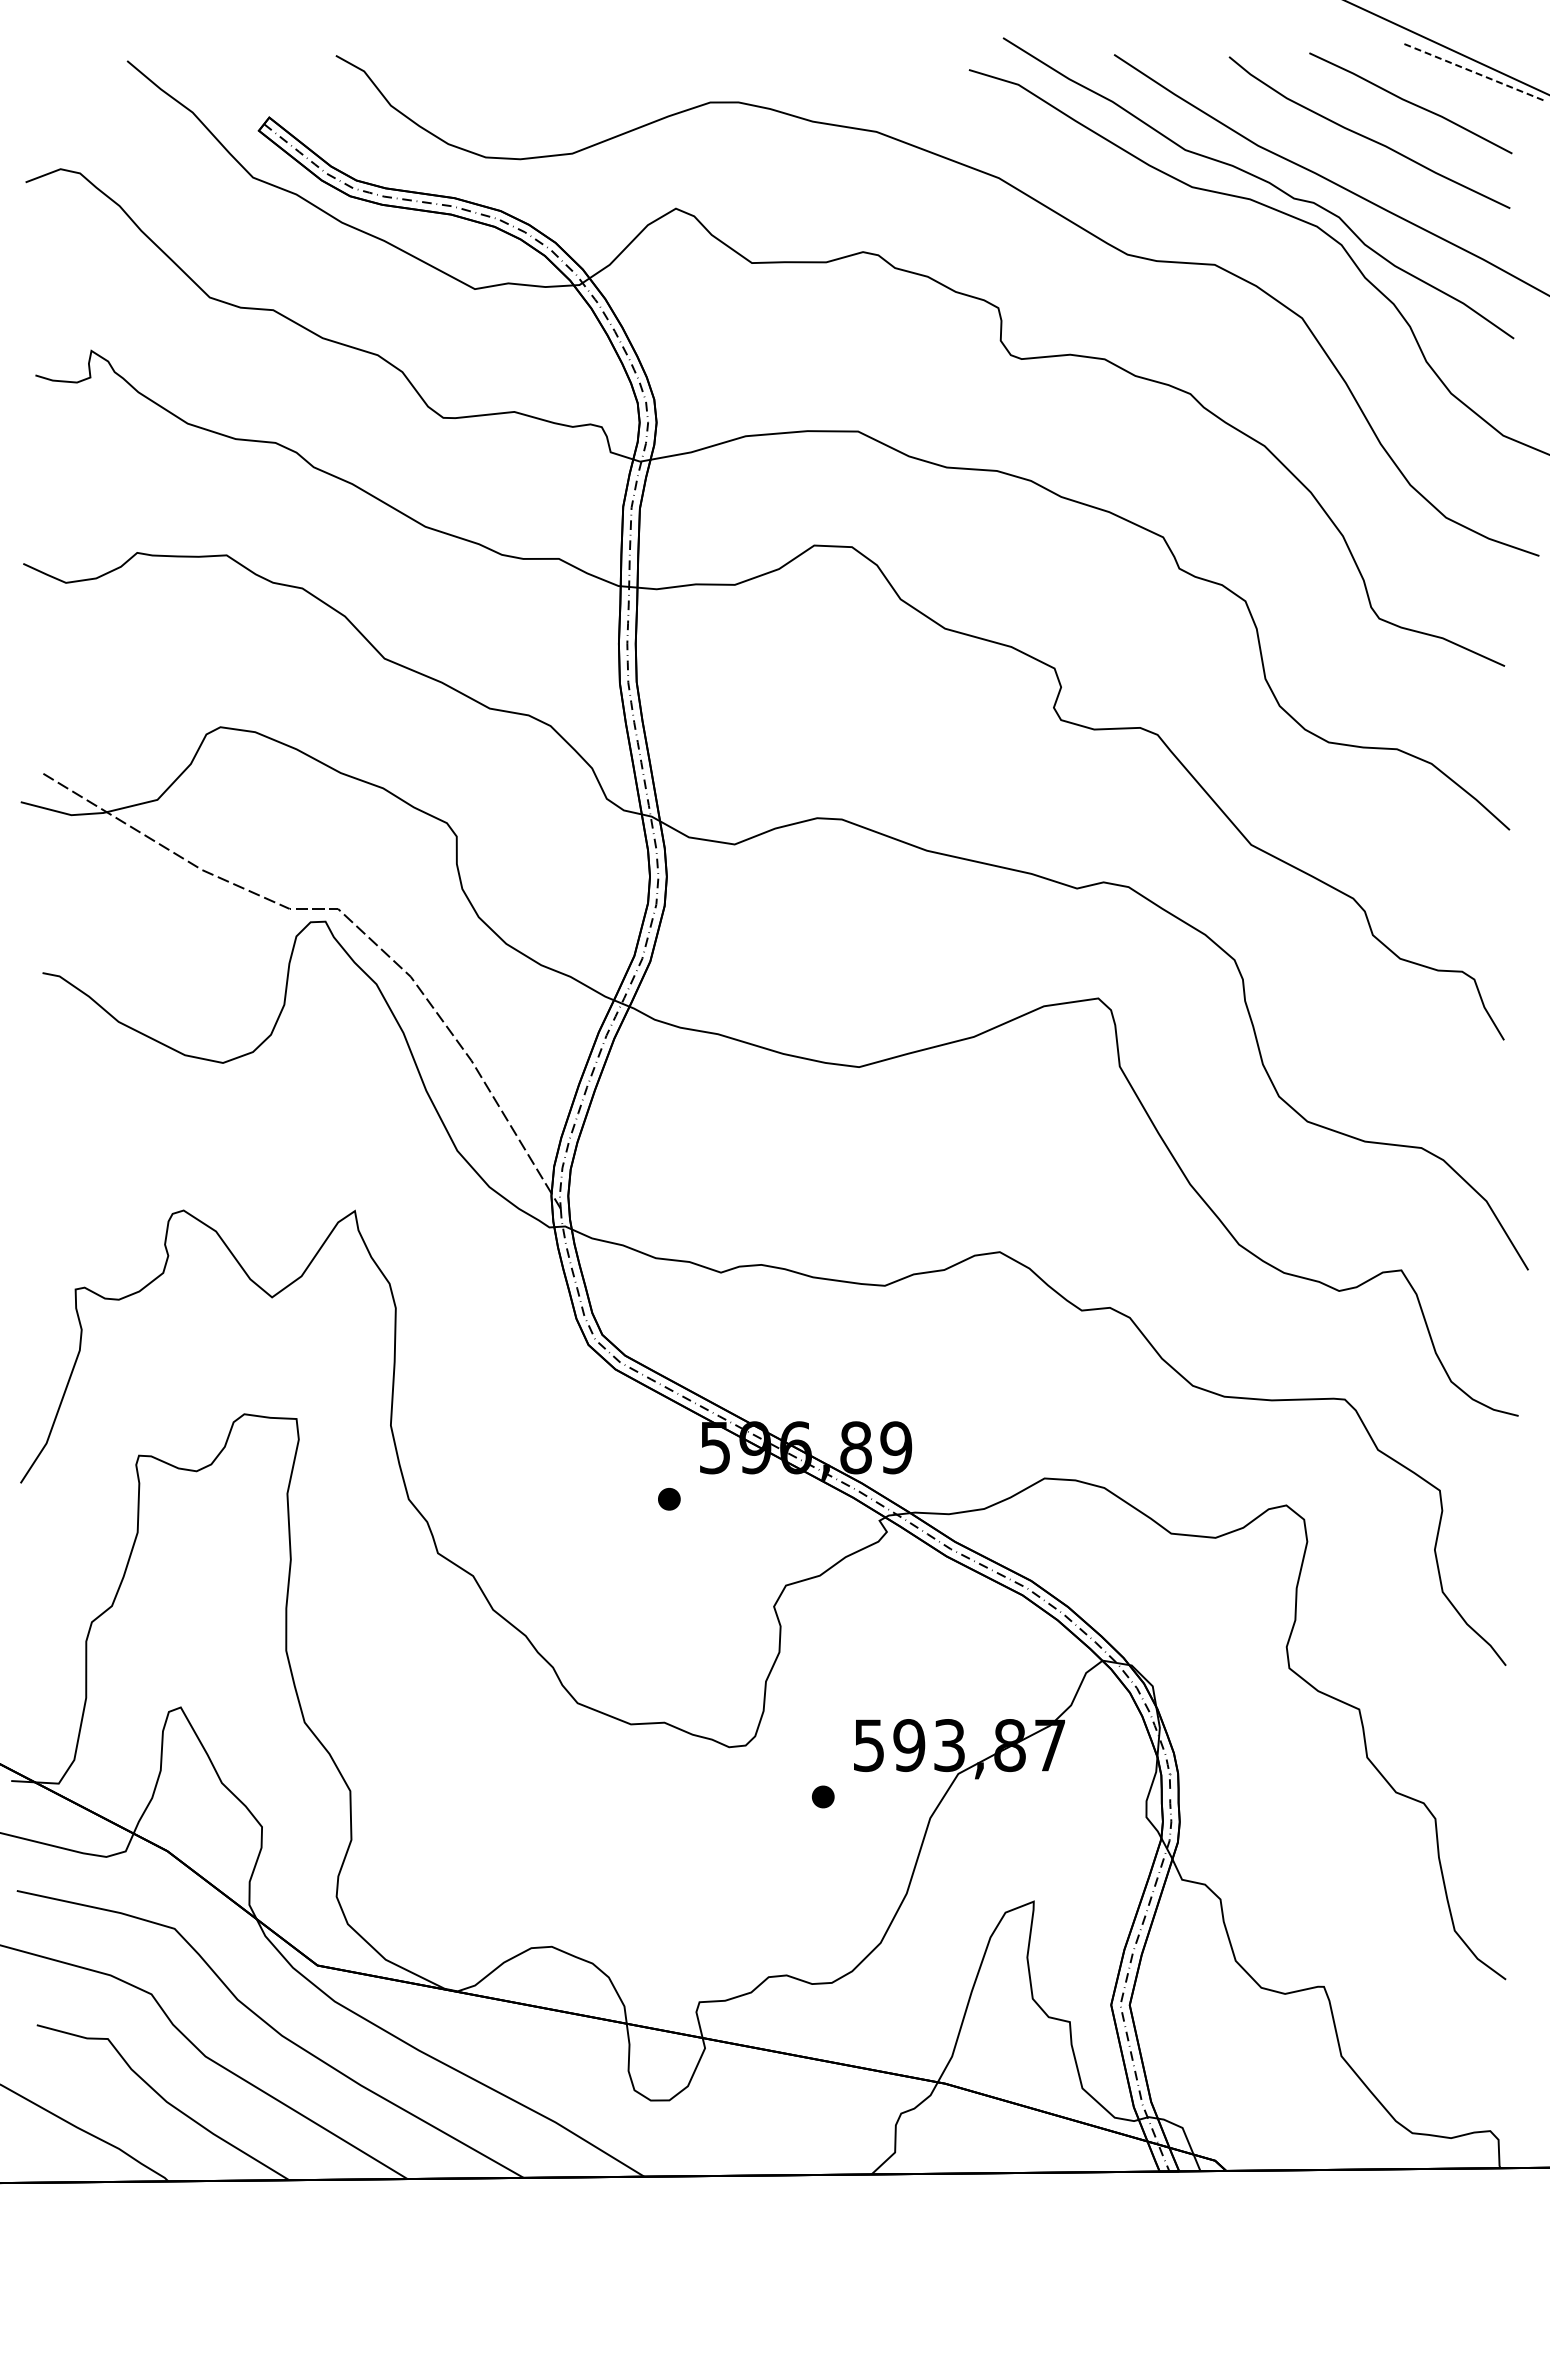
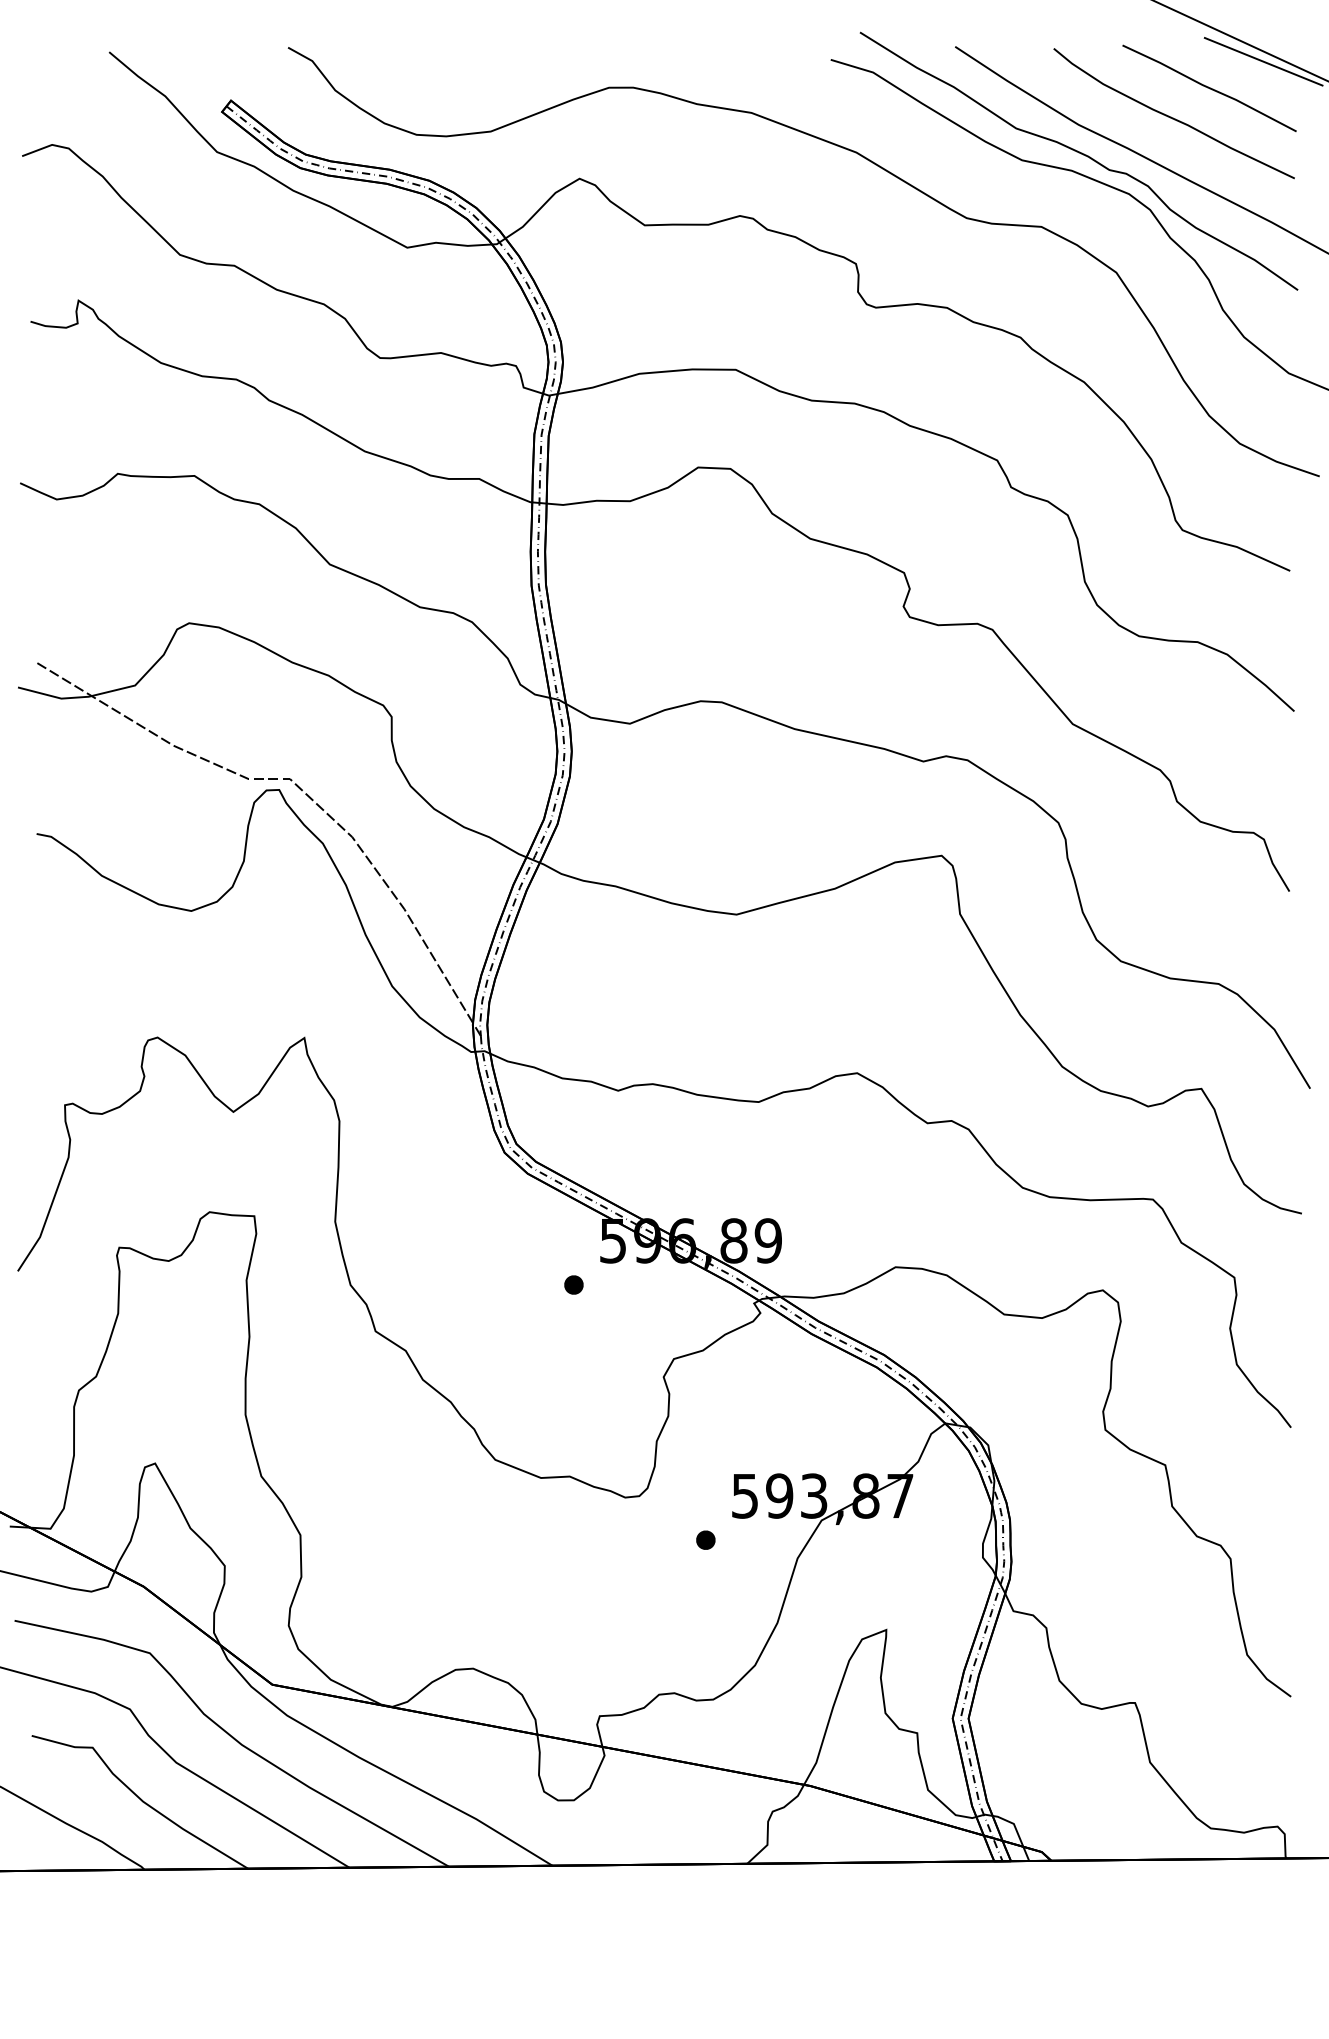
line: (1474, 72) -> (1264, 62), dashed -> solid

